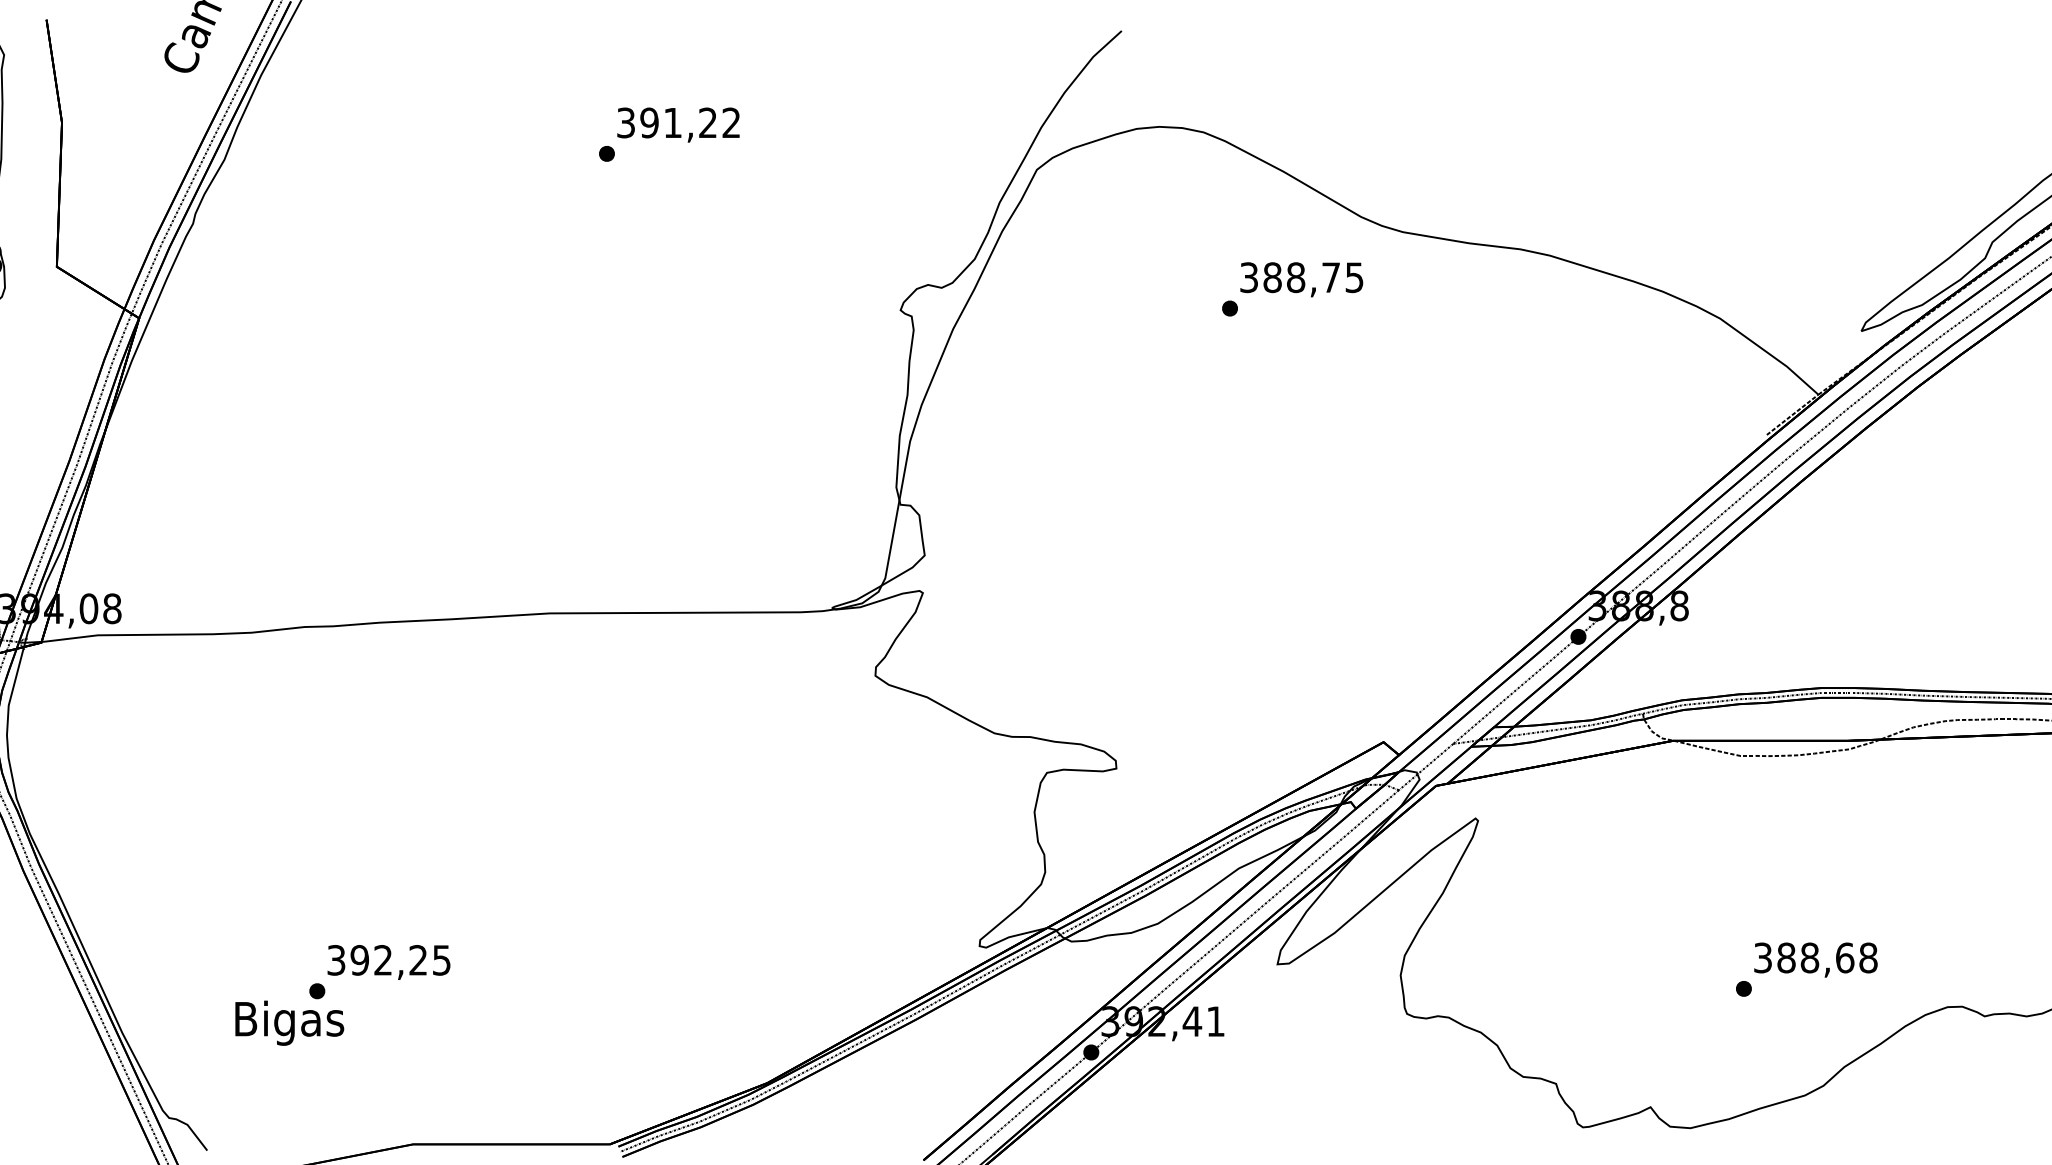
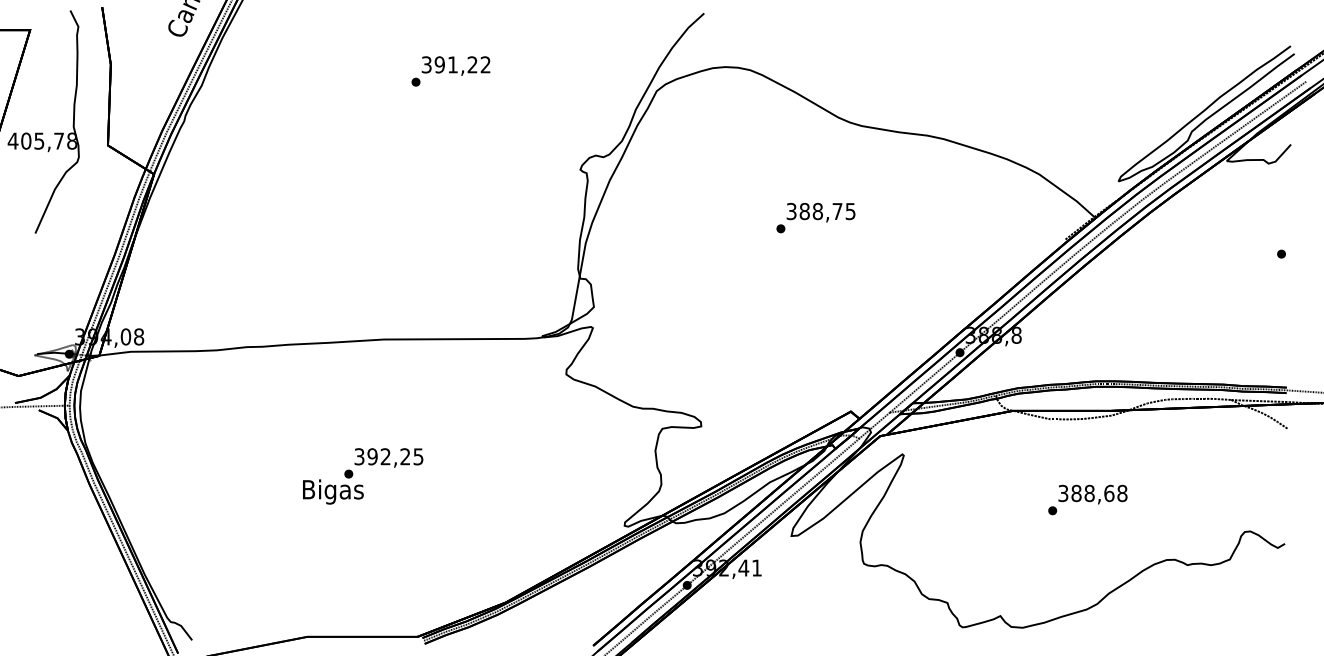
text: (1291, 290) -> (815, 218), moved
text: (1806, 968) -> (1087, 499), moved
text: (343, 995) -> (363, 476), moved

